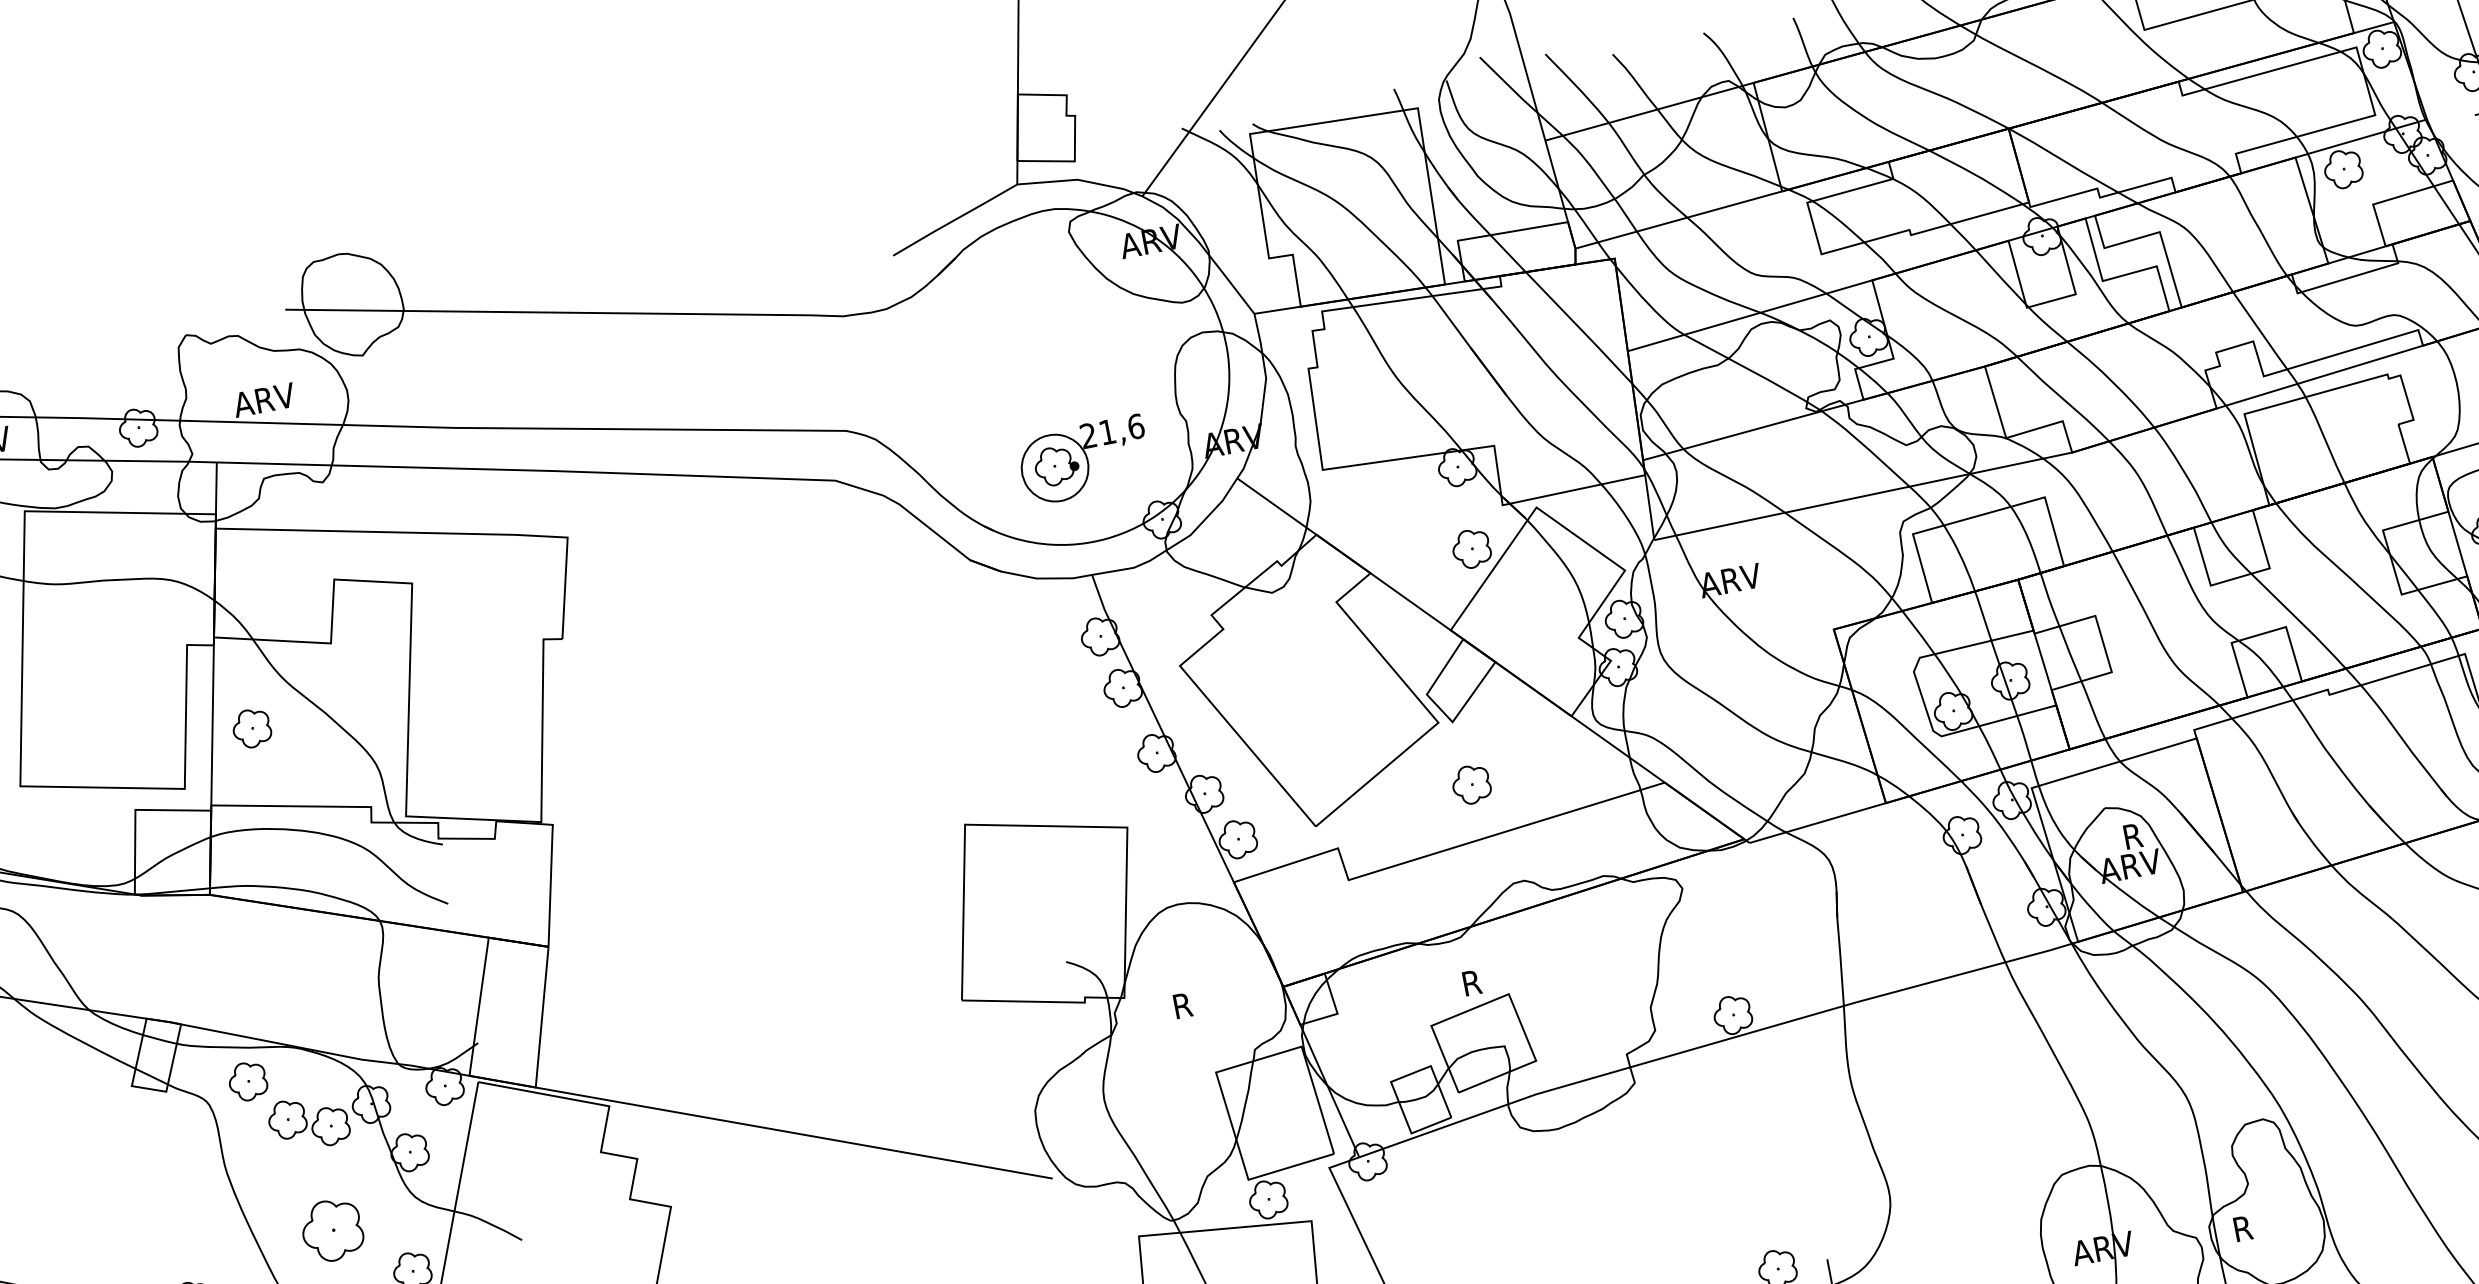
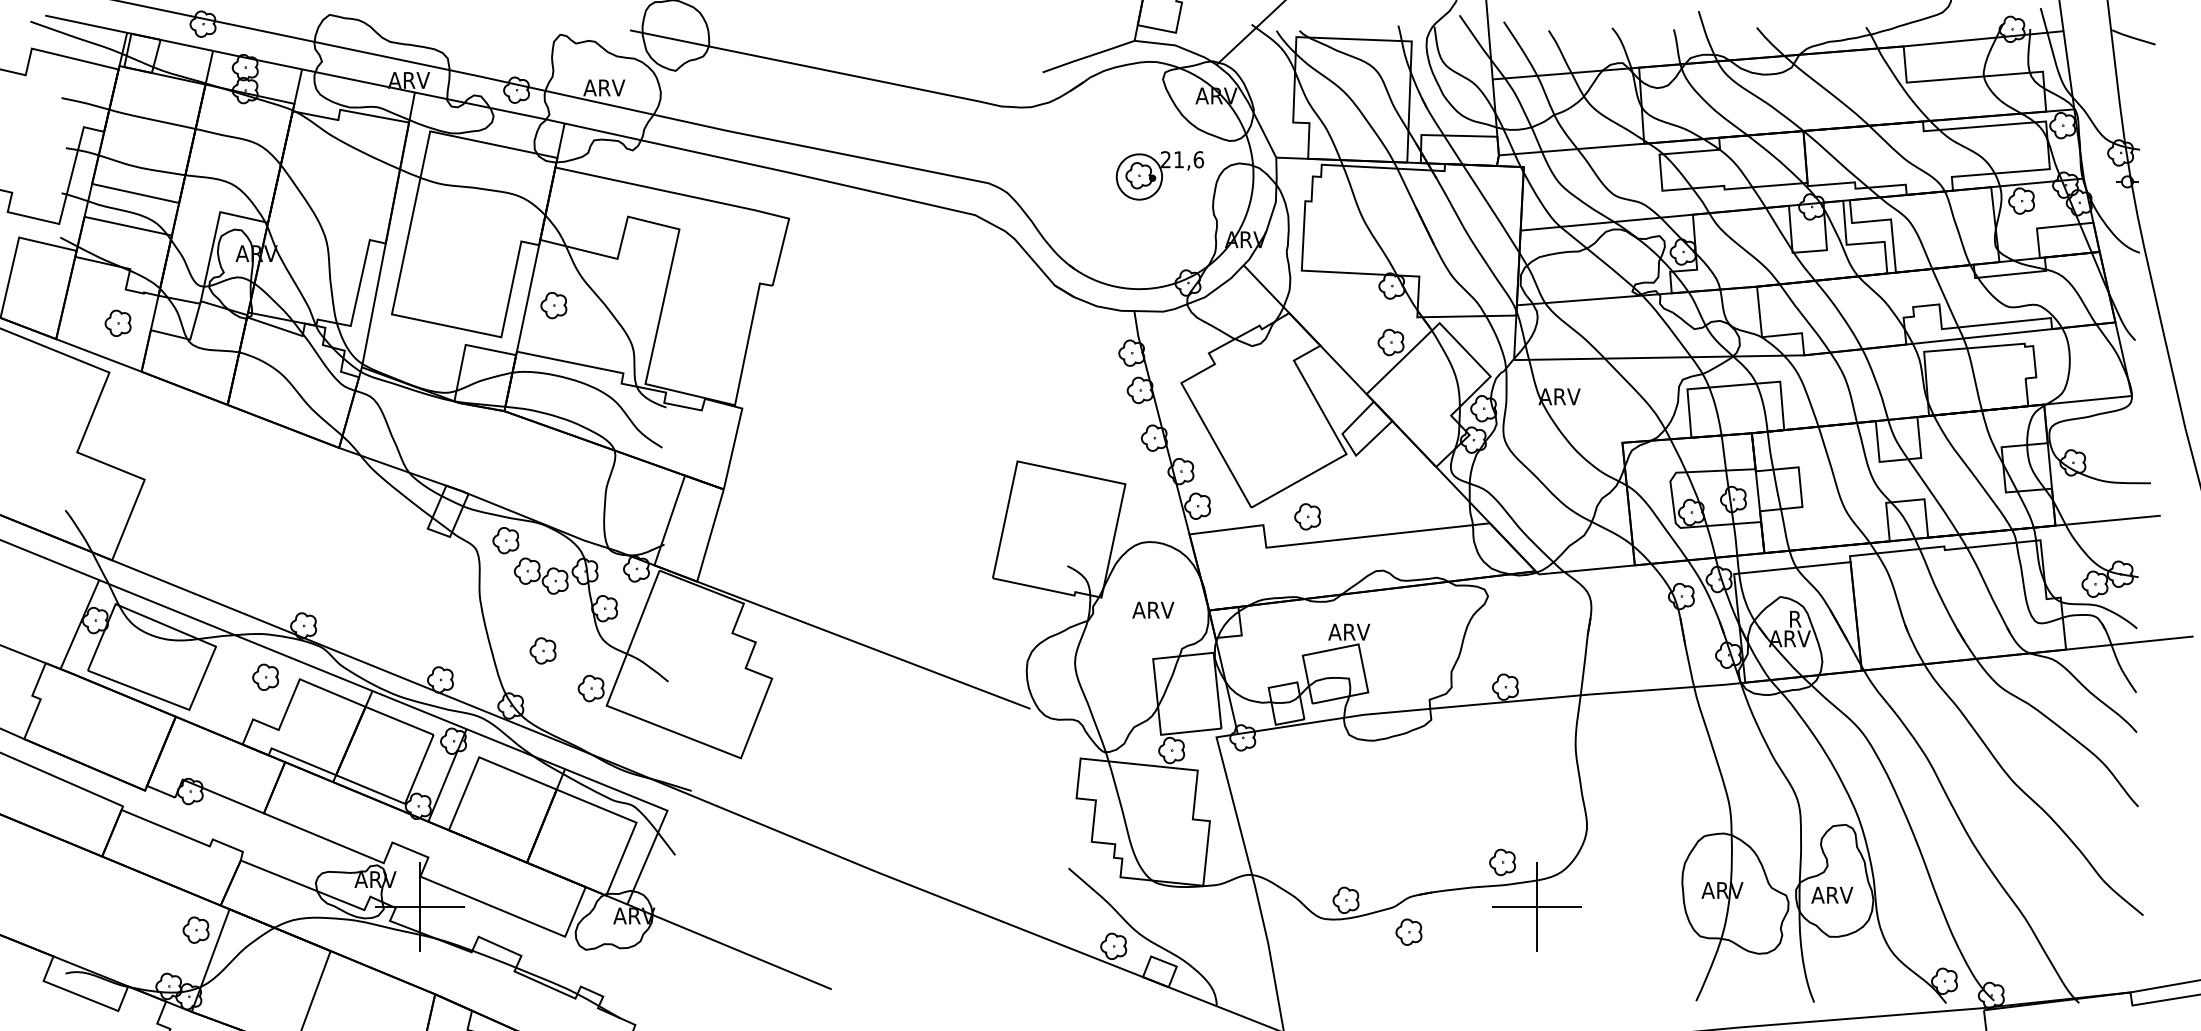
part: (1083, 460) -> (1159, 175), moved
part: (1471, 784) -> (1307, 516), moved
text: (1492, 978) -> (1349, 631), R -> ARV
text: (1202, 1000) -> (1153, 609), R -> ARV
text: (2263, 1223) -> (1832, 894), R -> ARV
part: (331, 1230) -> (542, 650), size x0.62

